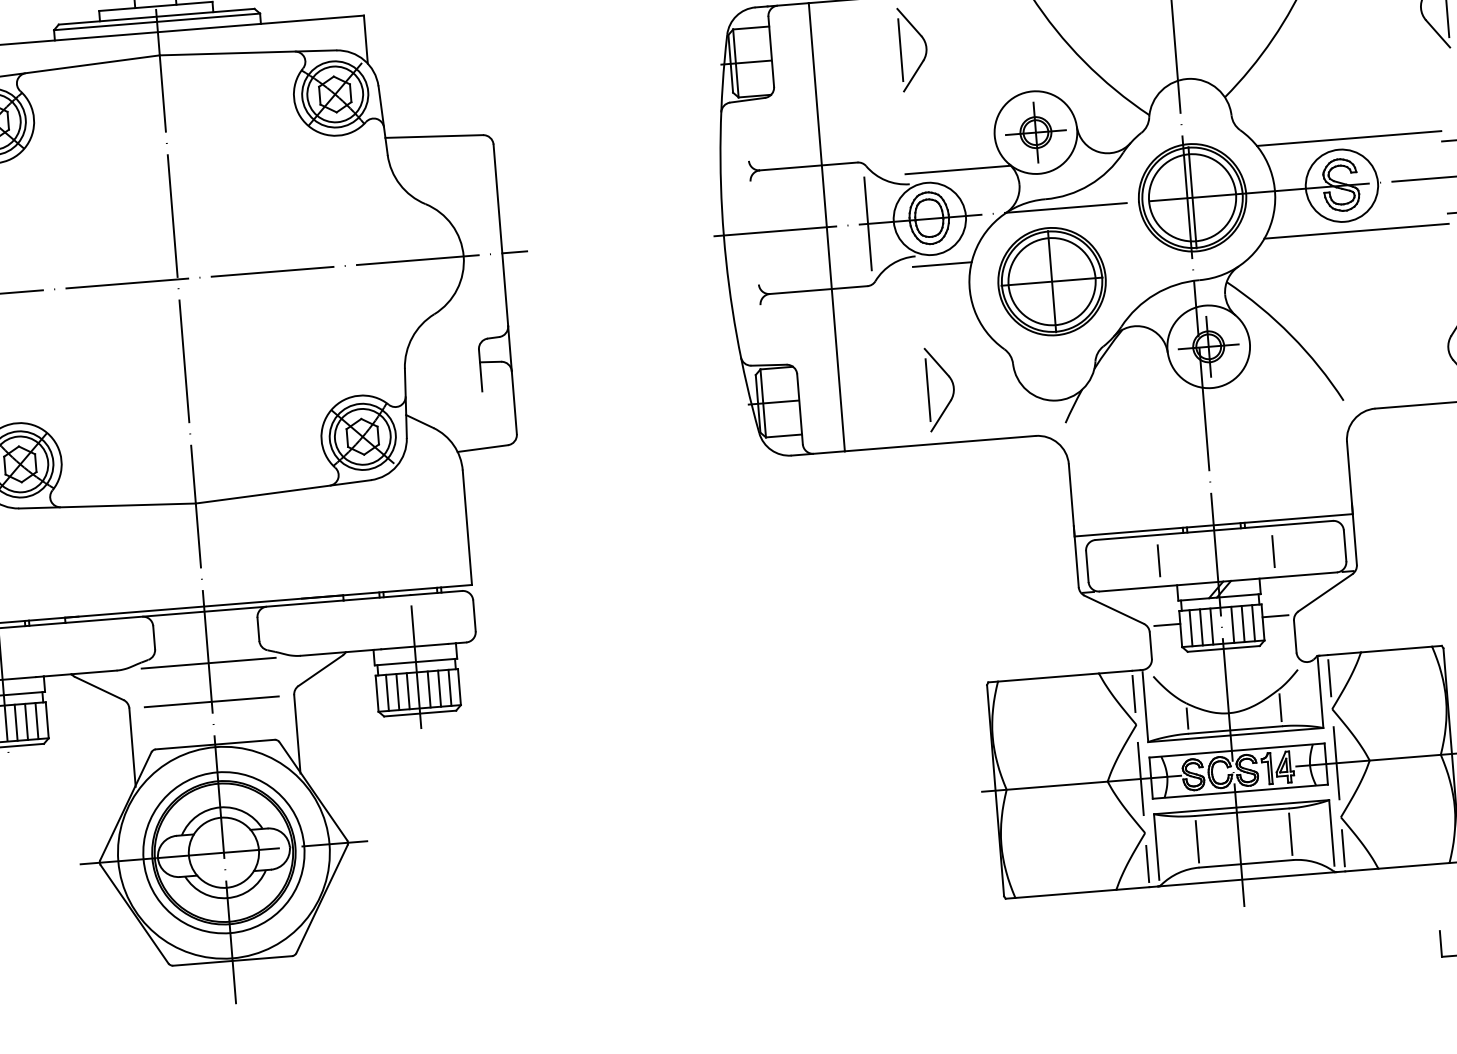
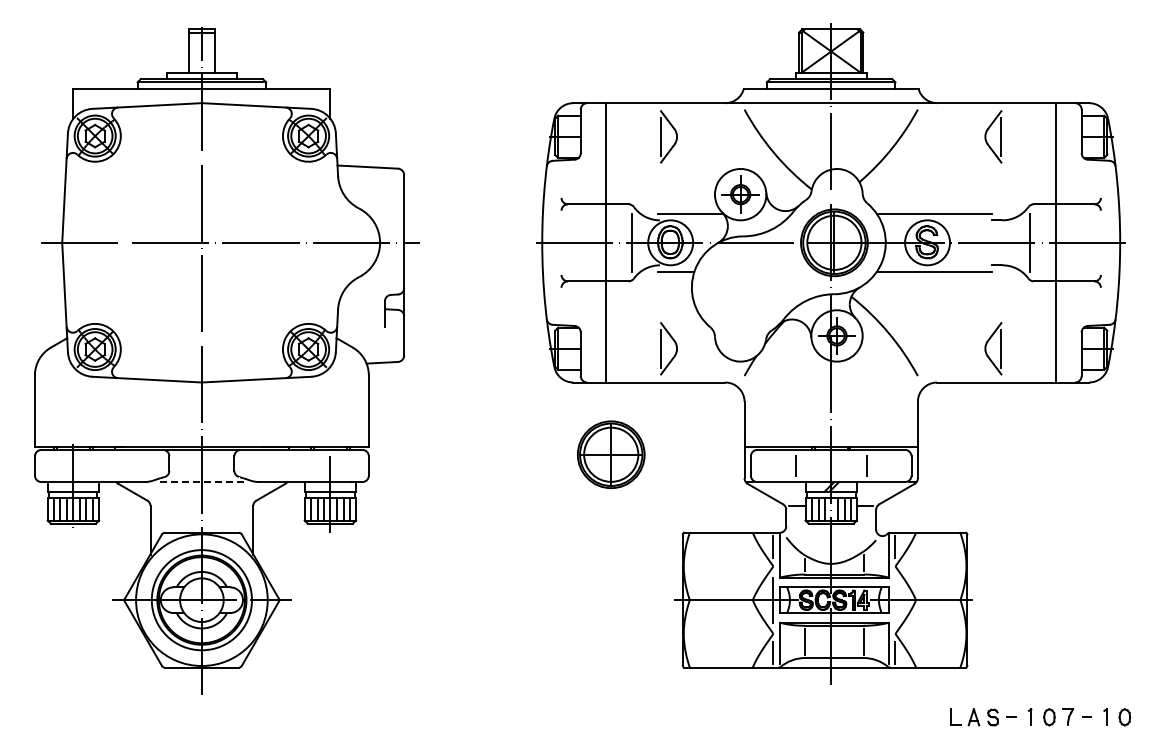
part: (1052, 281) -> (611, 454), moved
line: (208, 663) -> (201, 482), solid -> dashed
line: (211, 702) -> (201, 506), removed
line: (1336, 762) -> (895, 599), removed

